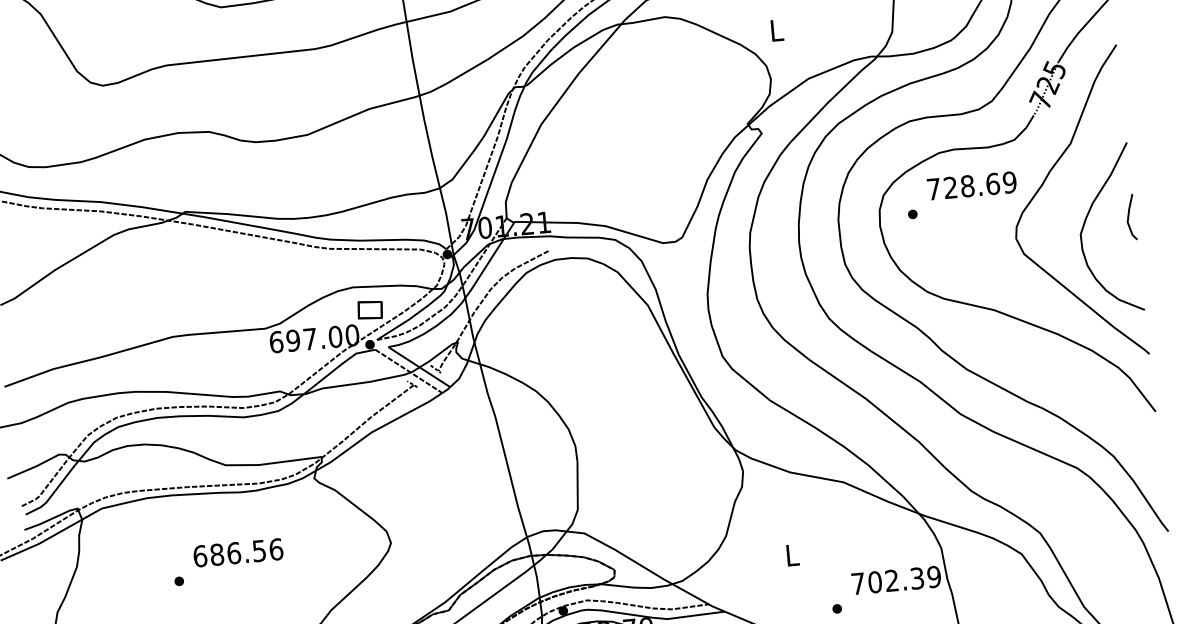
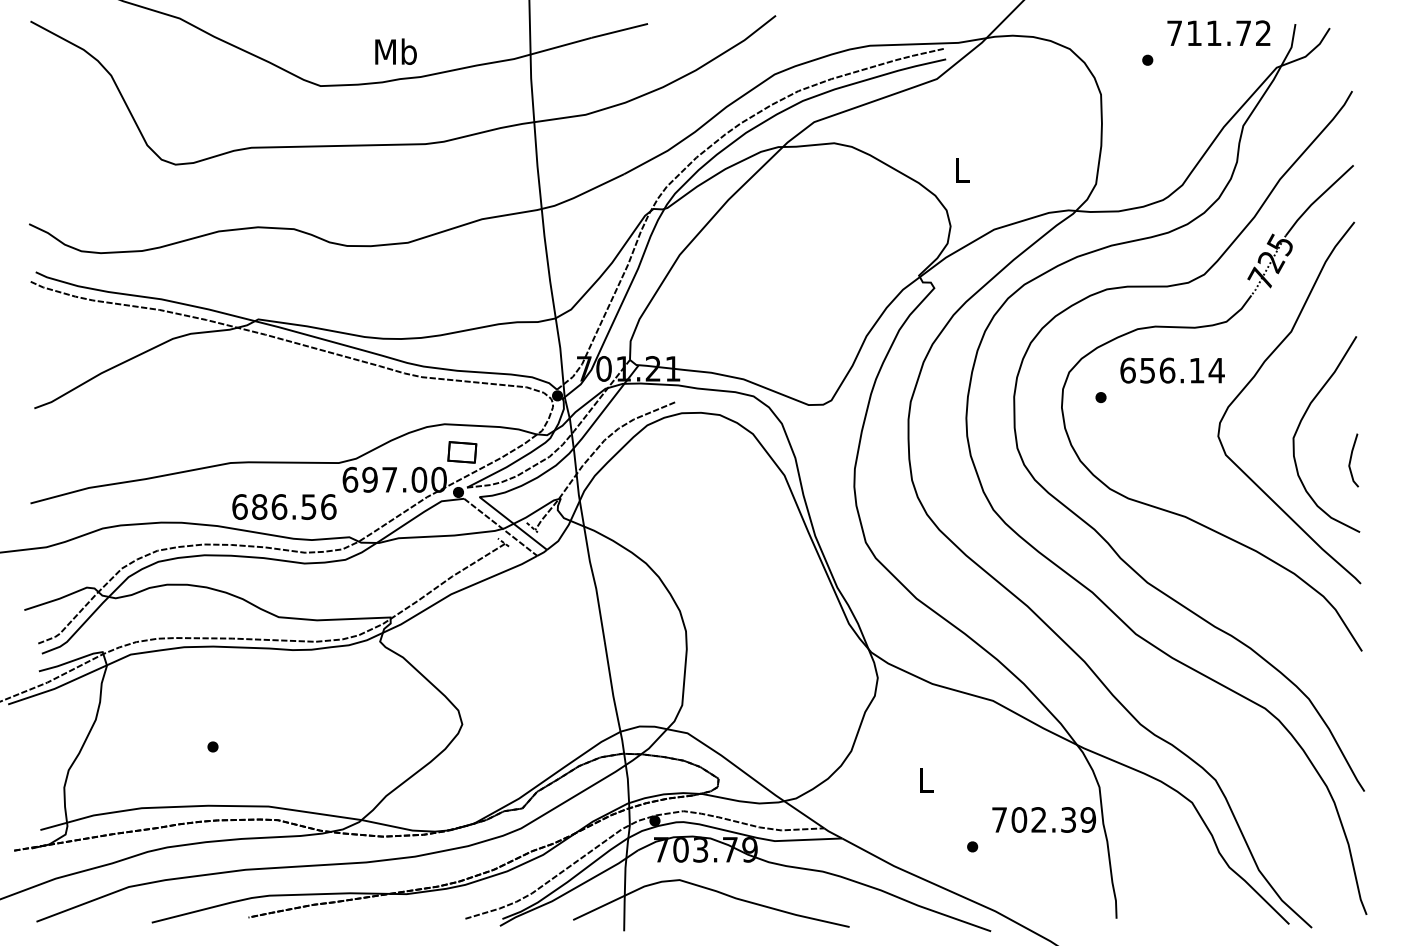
text: (971, 185) -> (1172, 370), 728.69 -> 656.14
curve: (1129, 217) -> (1351, 460), moved
text: (238, 552) -> (284, 506), moved

